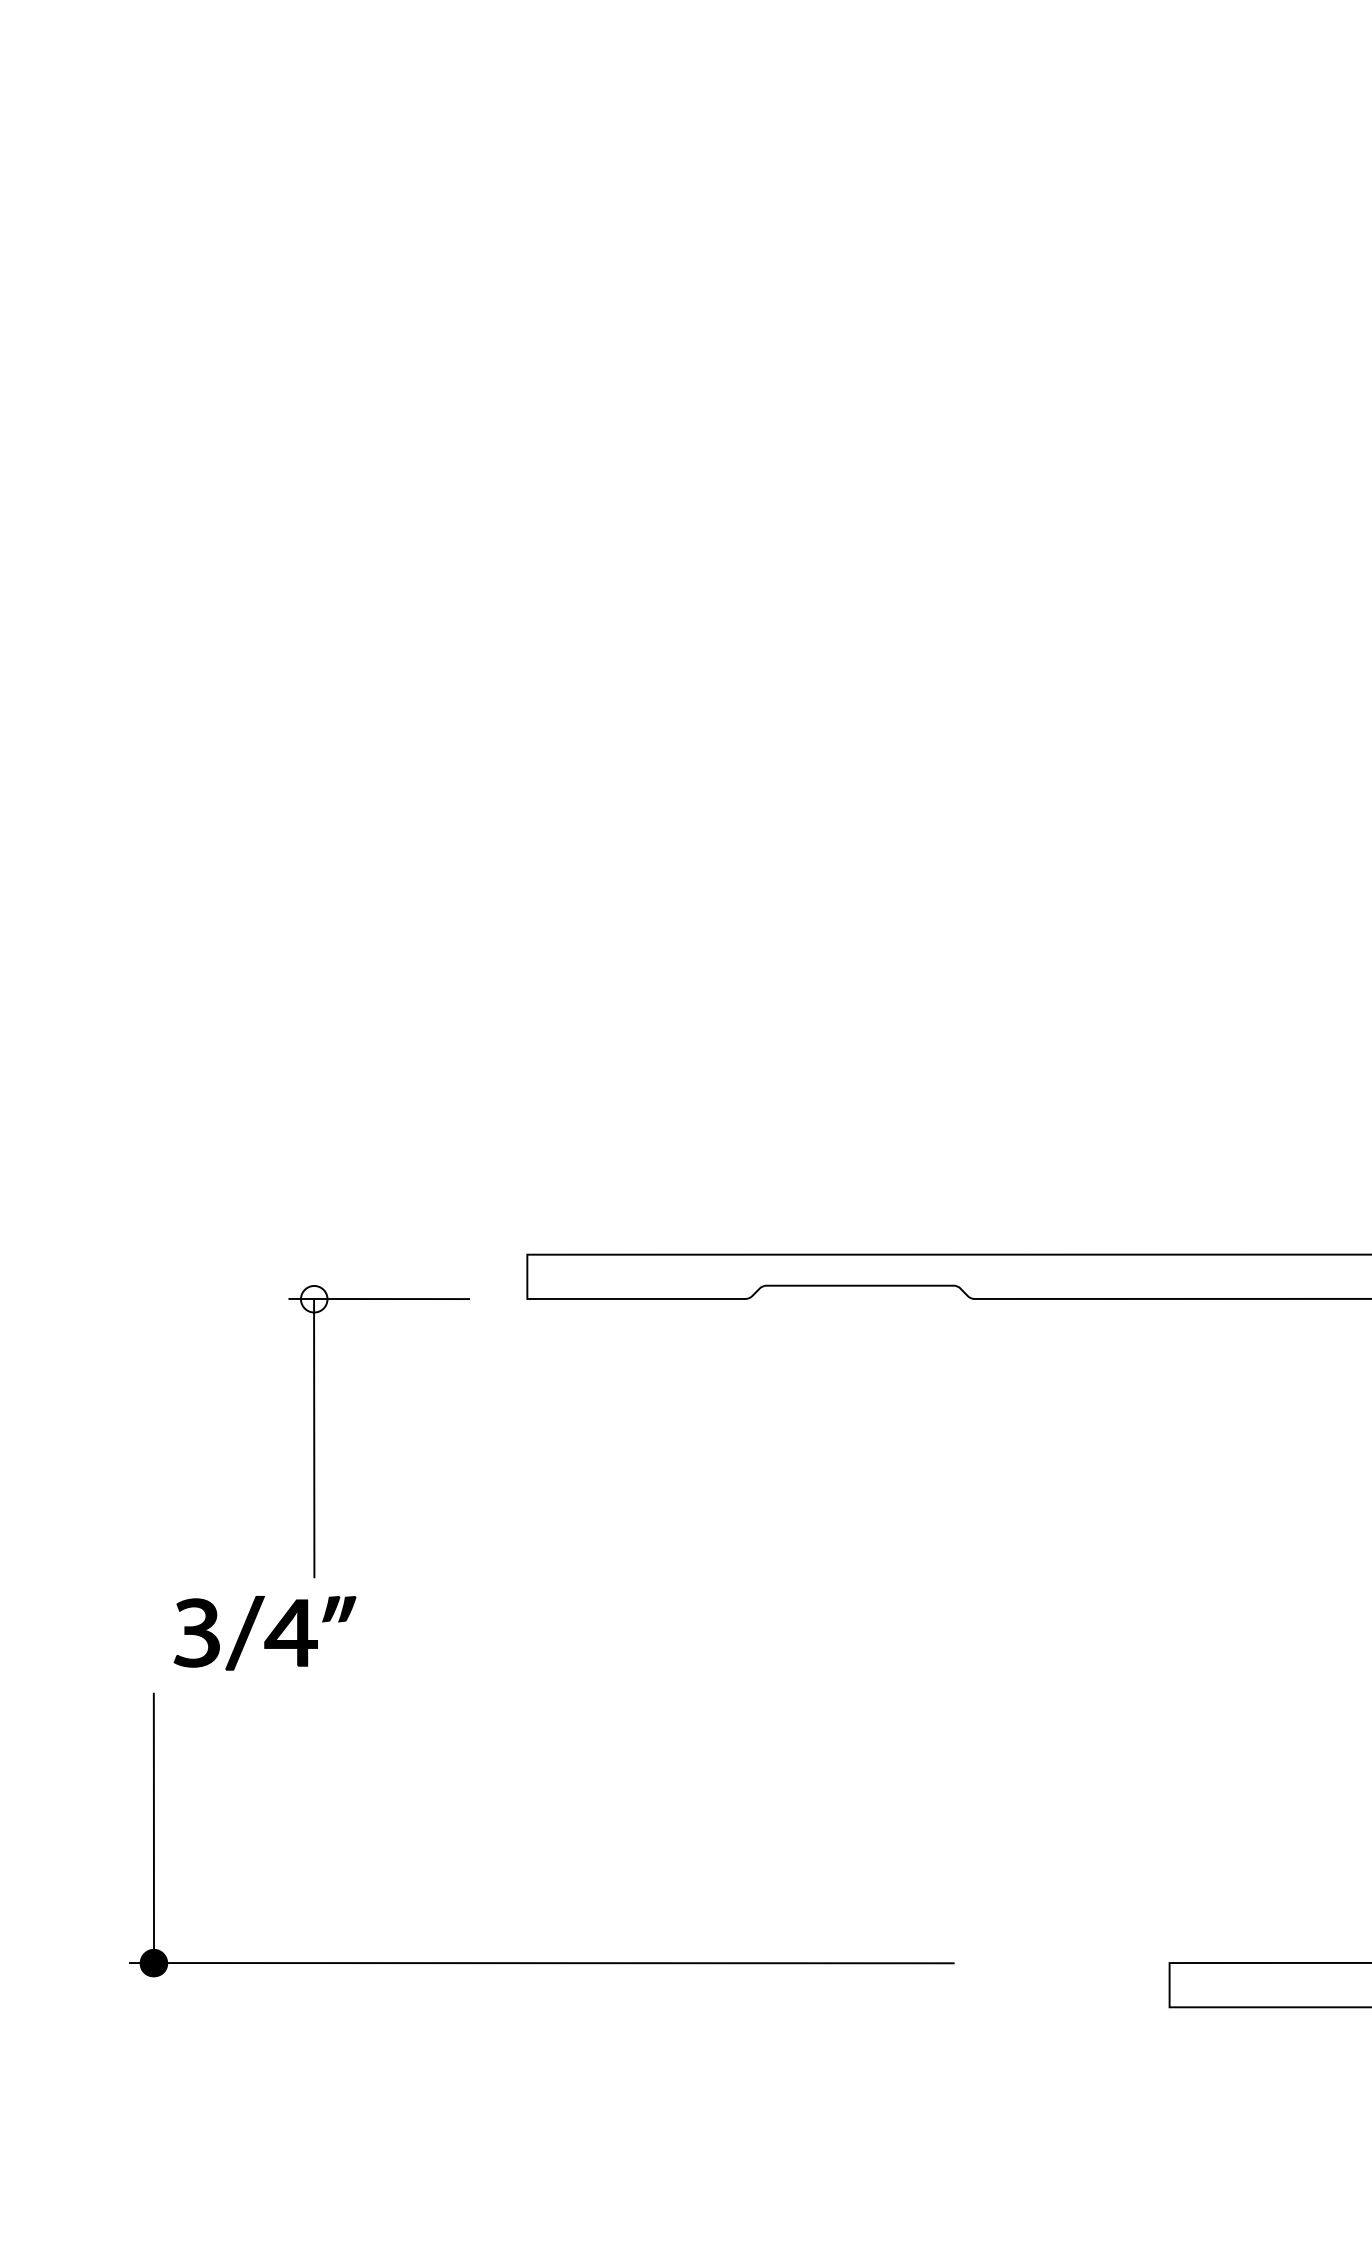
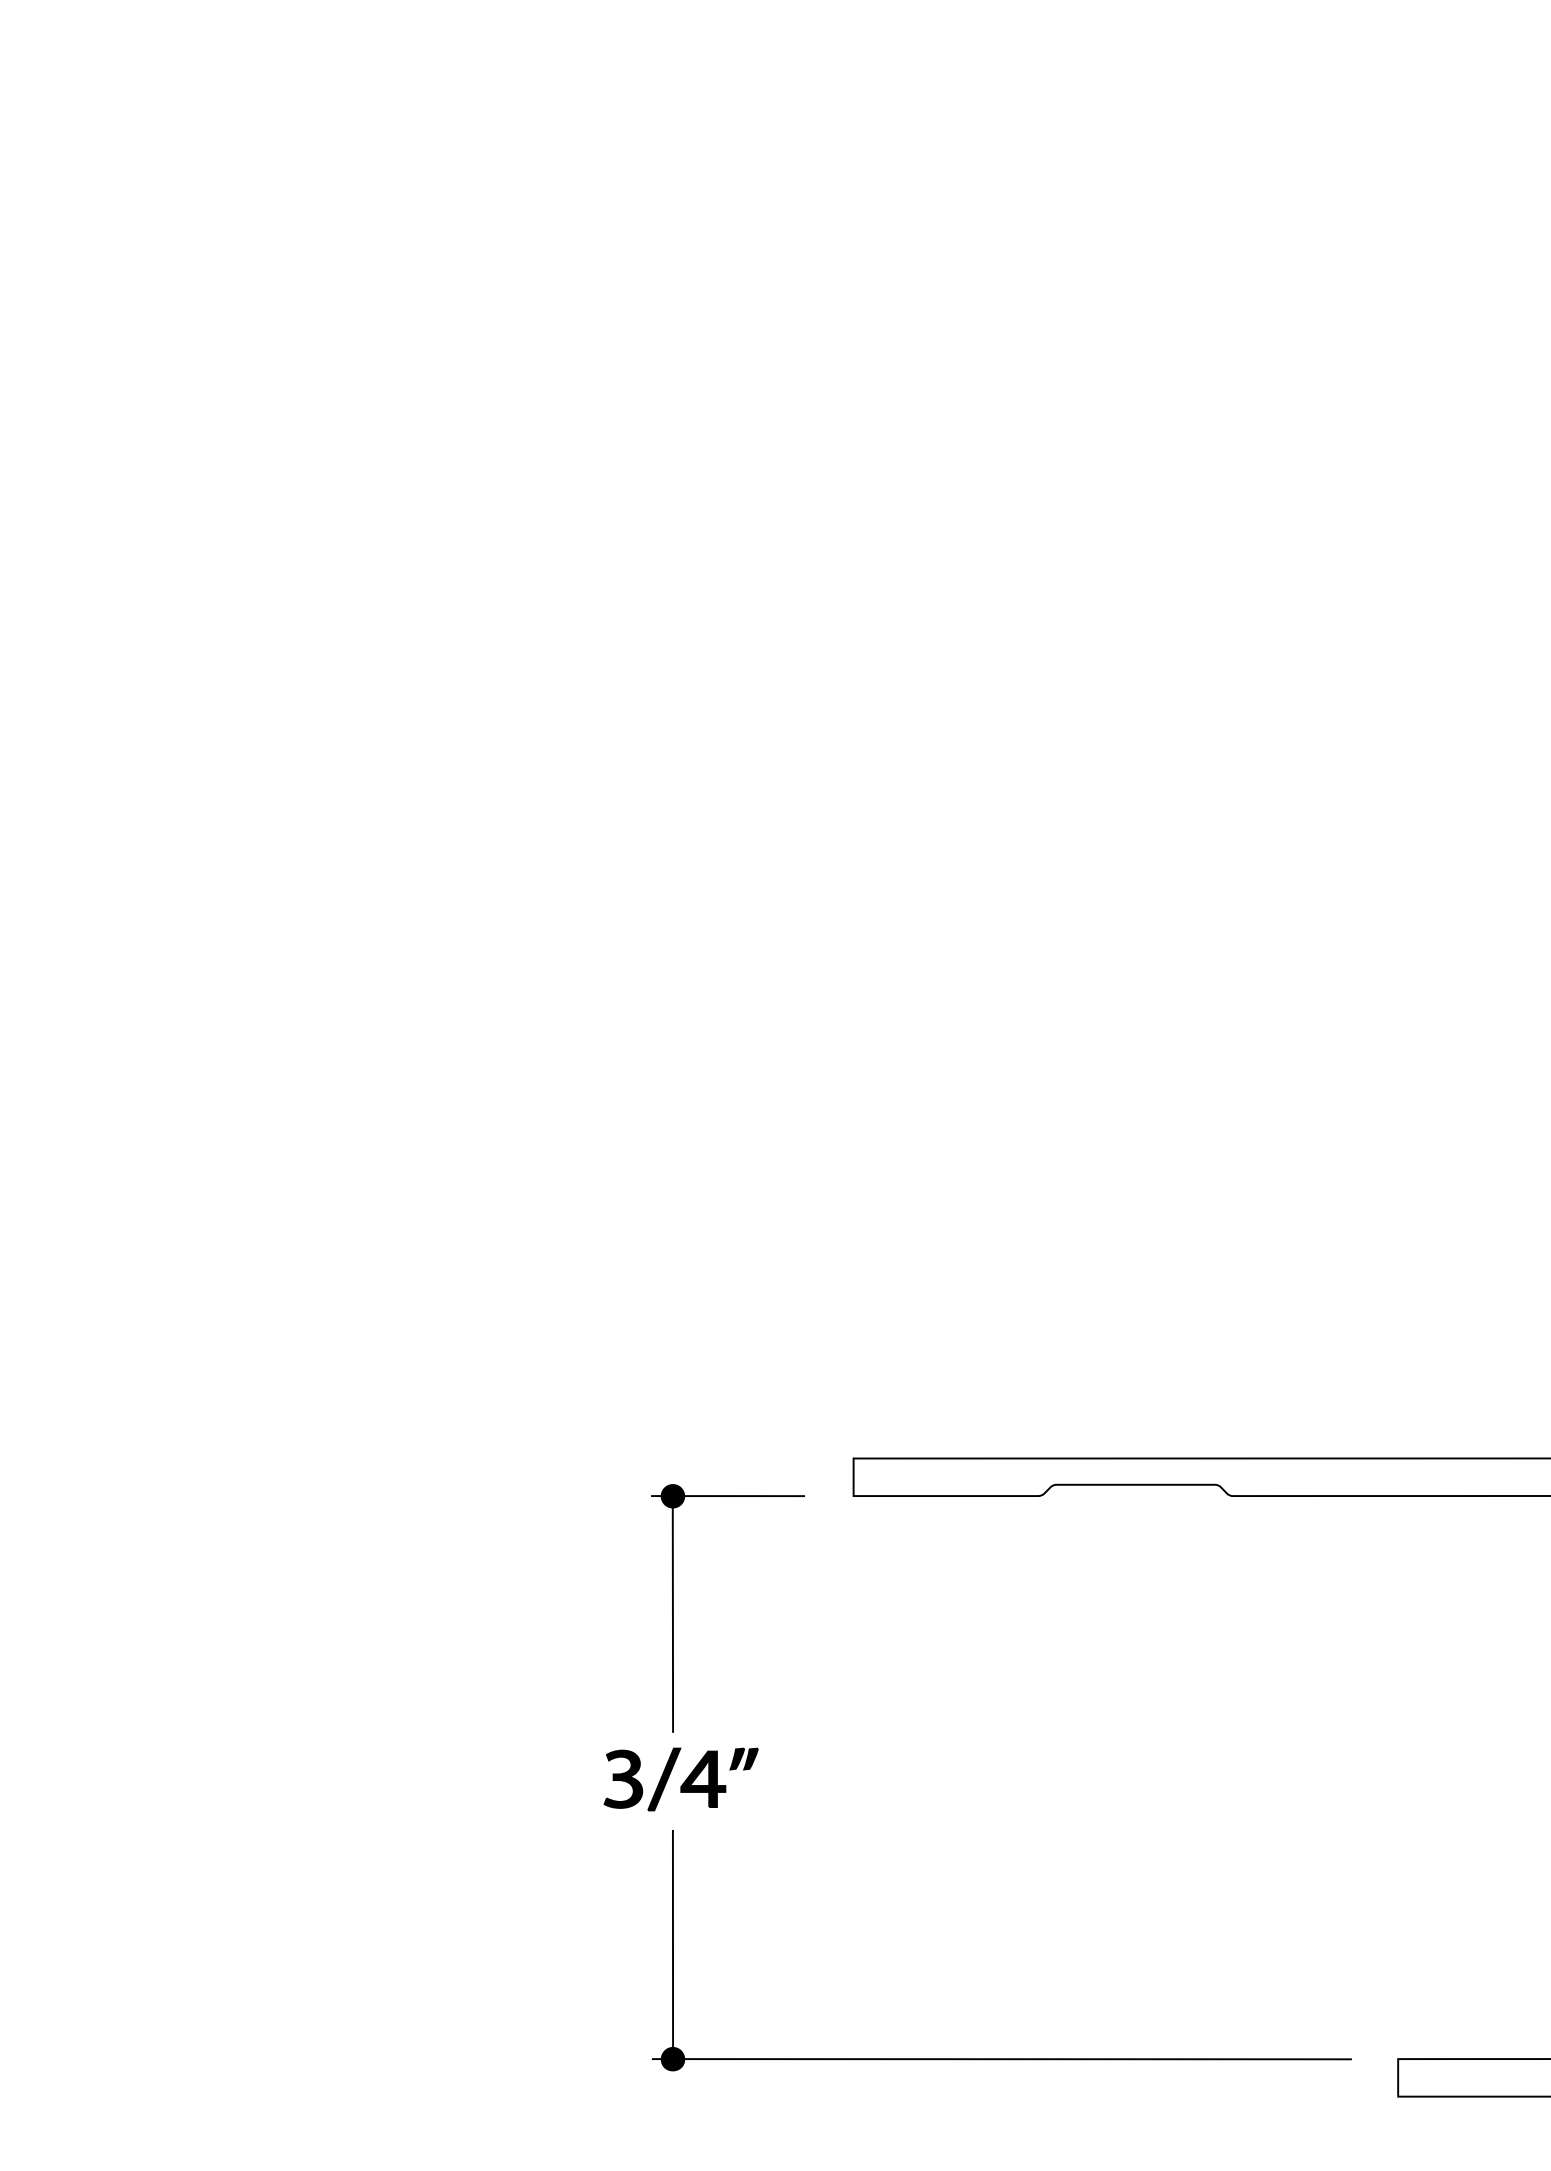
fill: (313, 1299) -> (672, 1496), added
part: (264, 1633) -> (680, 1779), moved
part: (541, 1962) -> (1001, 2058), moved

